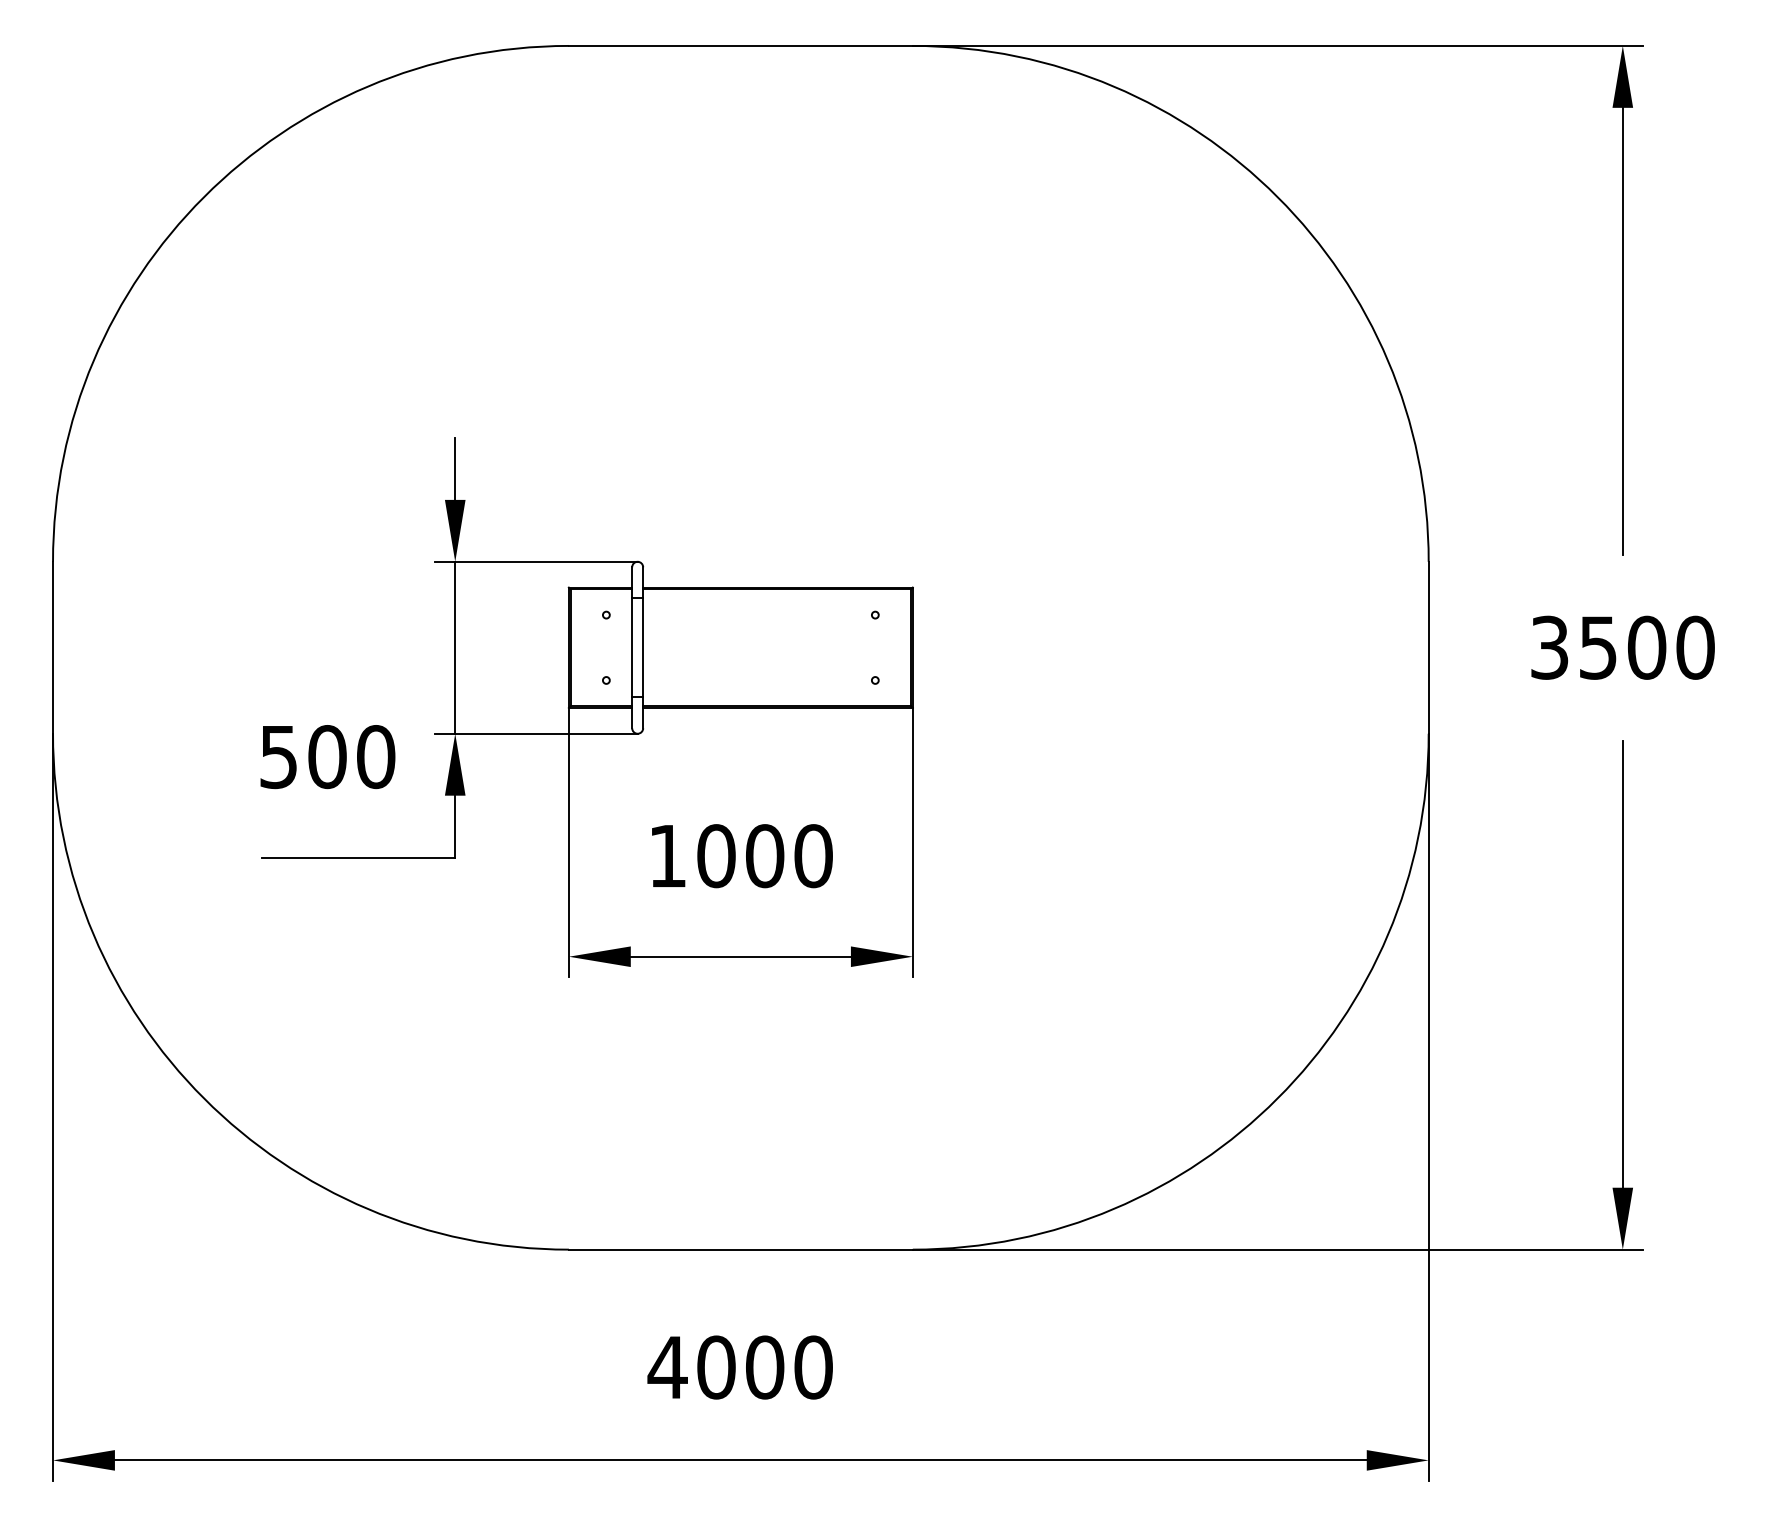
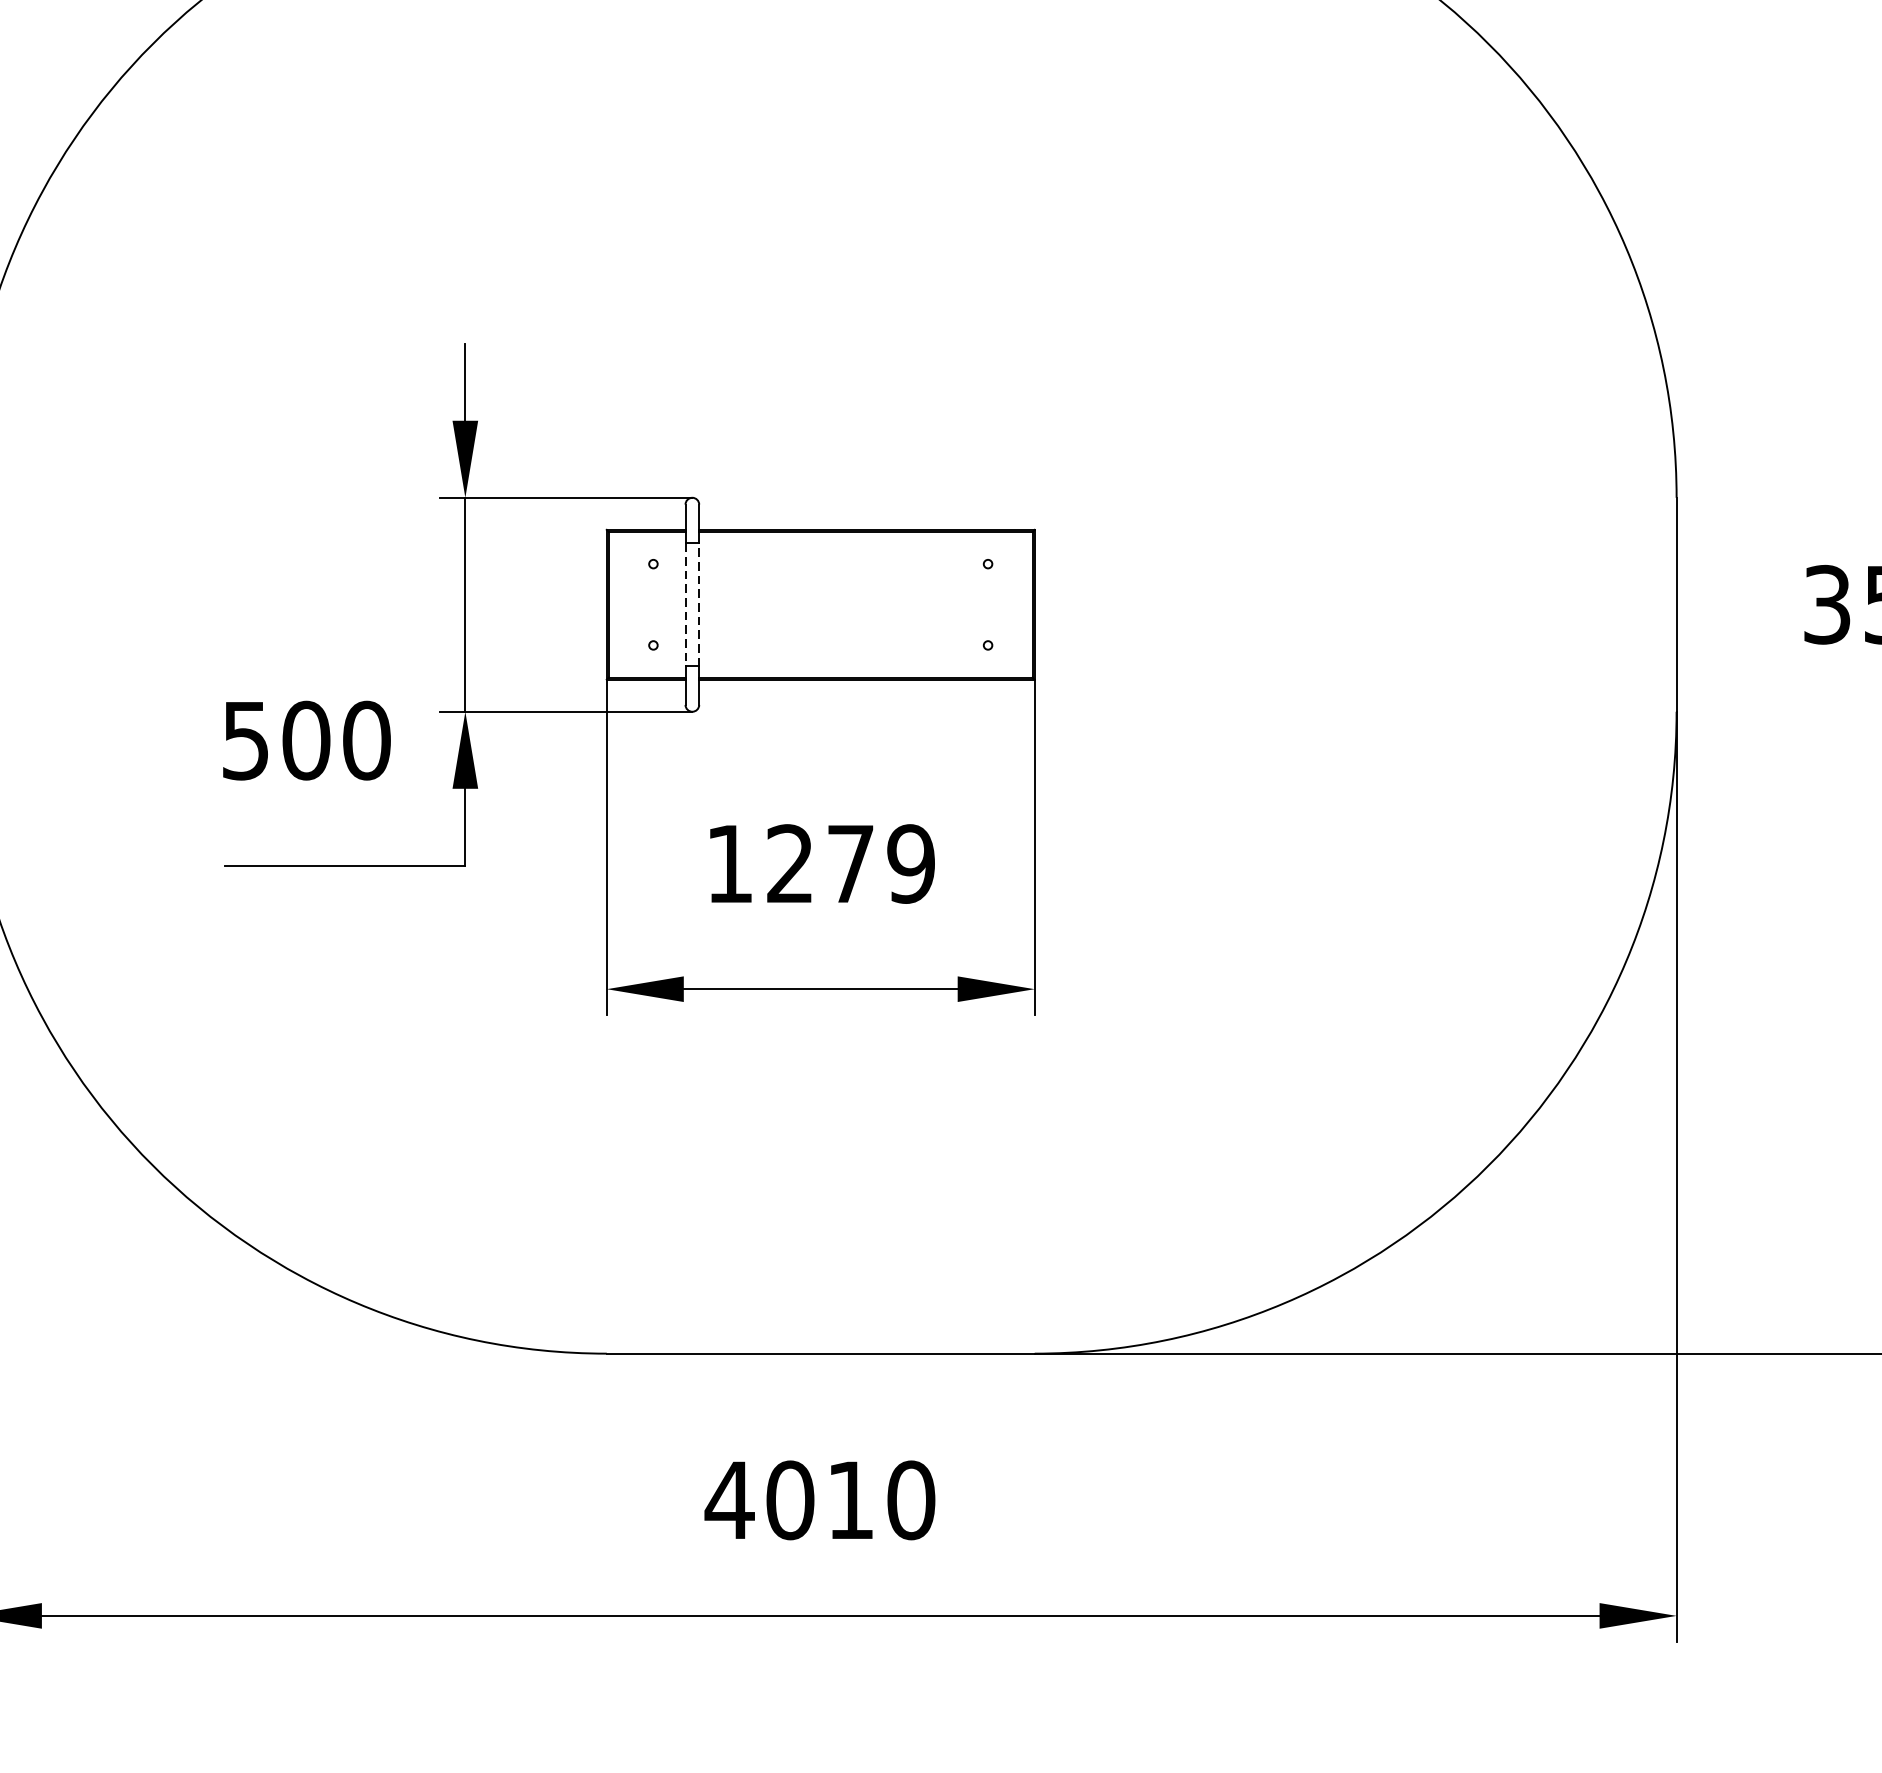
line: (632, 647) -> (685, 604), solid -> dashed
line: (643, 647) -> (699, 604), solid -> dashed
text: (764, 856) -> (850, 864), 1000 -> 1279
text: (765, 1367) -> (851, 1500), 4000 -> 4010

